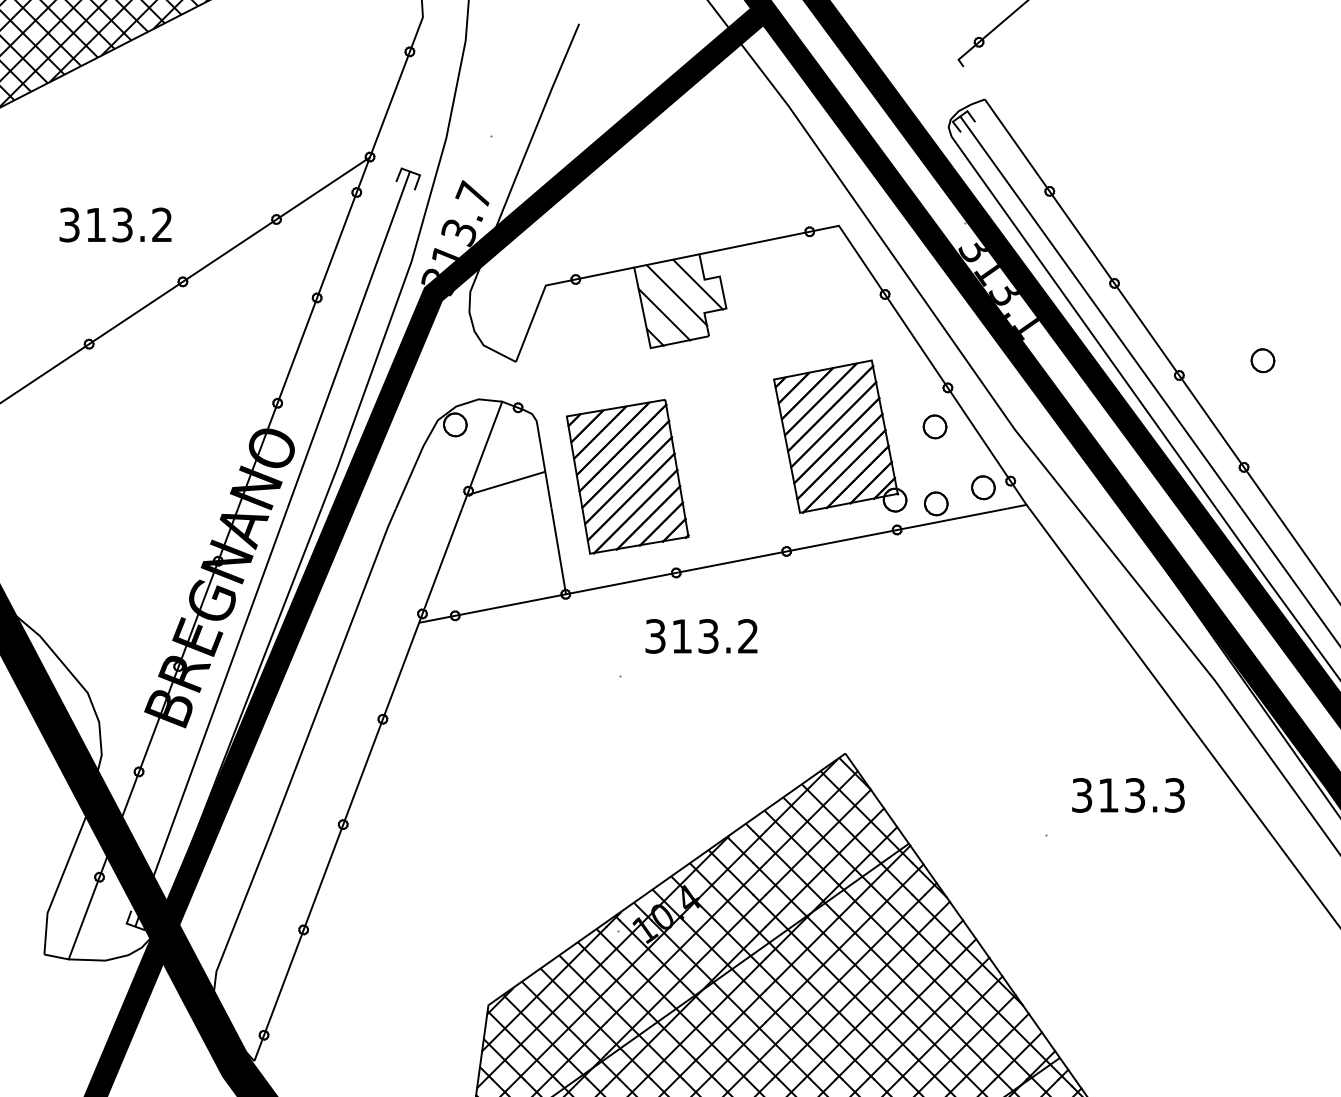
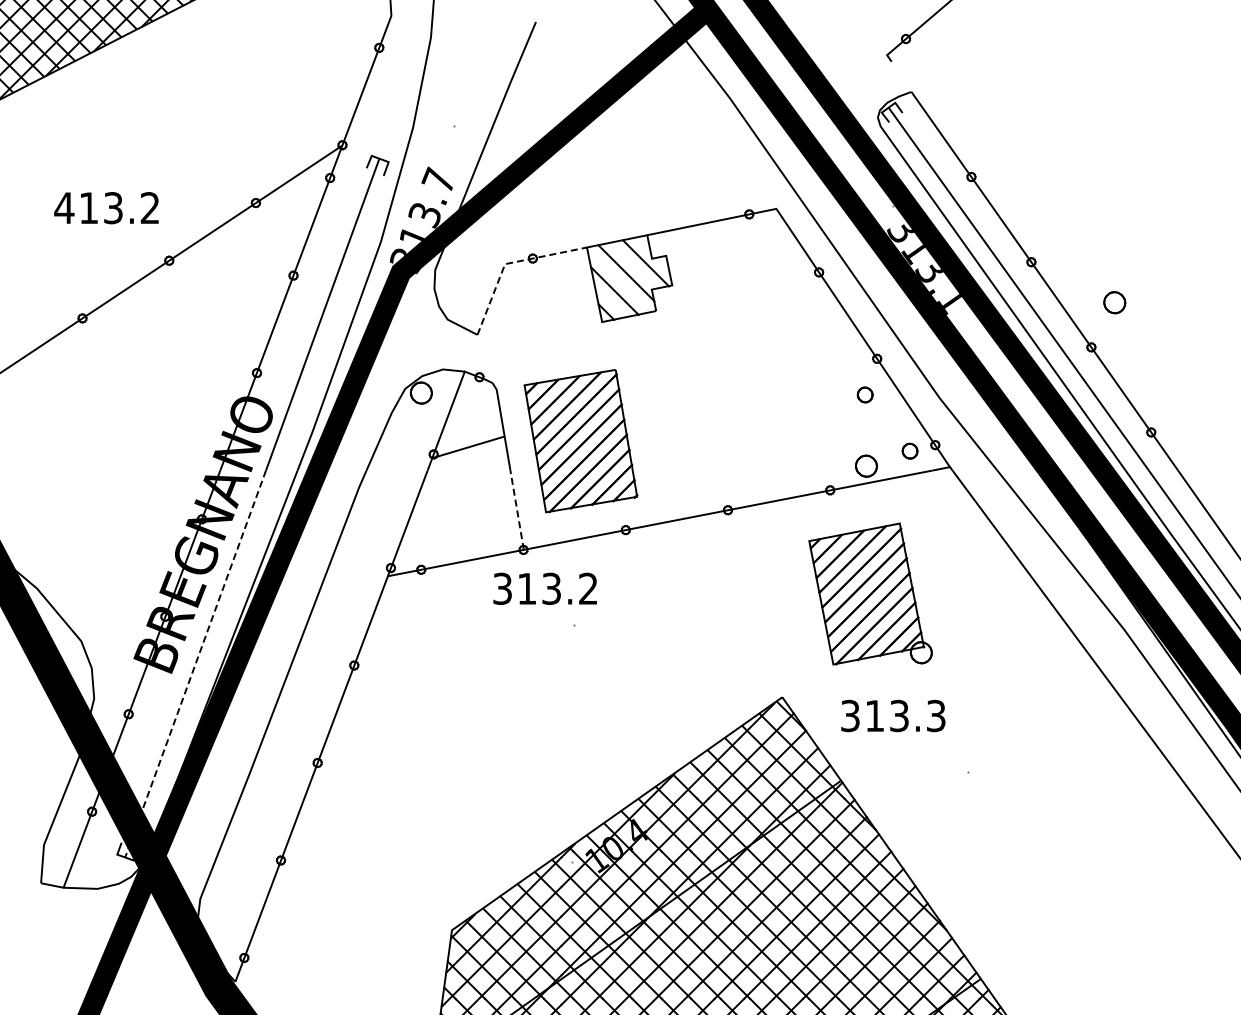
text: (69, 225) -> (64, 208), 313.2 -> 413.2
line: (550, 284) -> (509, 263), solid -> dashed
part: (1262, 360) -> (1114, 302), moved
part: (934, 426) -> (864, 394), size x0.7
part: (840, 436) -> (870, 593), moved
part: (982, 486) -> (909, 450), size x0.7
line: (559, 550) -> (517, 509), solid -> dashed
text: (700, 636) -> (544, 588), moved
line: (211, 718) -> (195, 664), solid -> dashed
text: (1128, 794) -> (893, 715), moved

